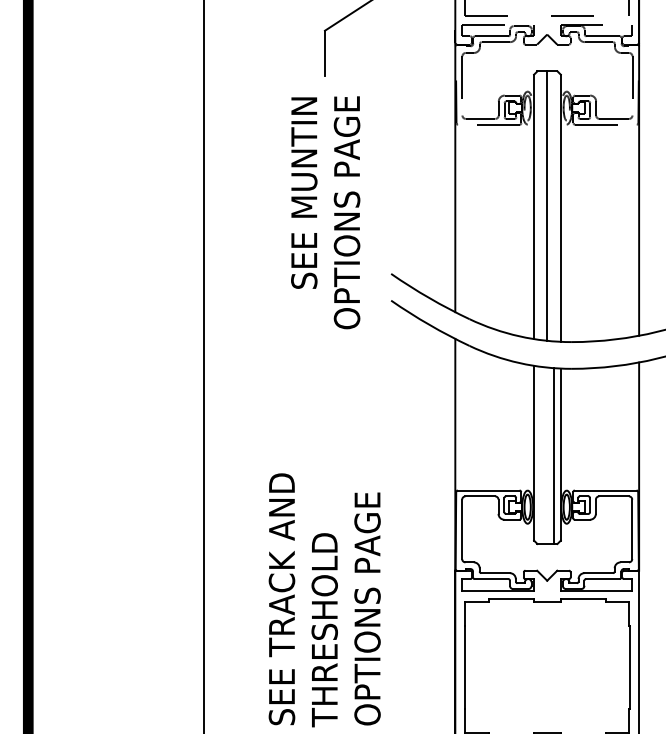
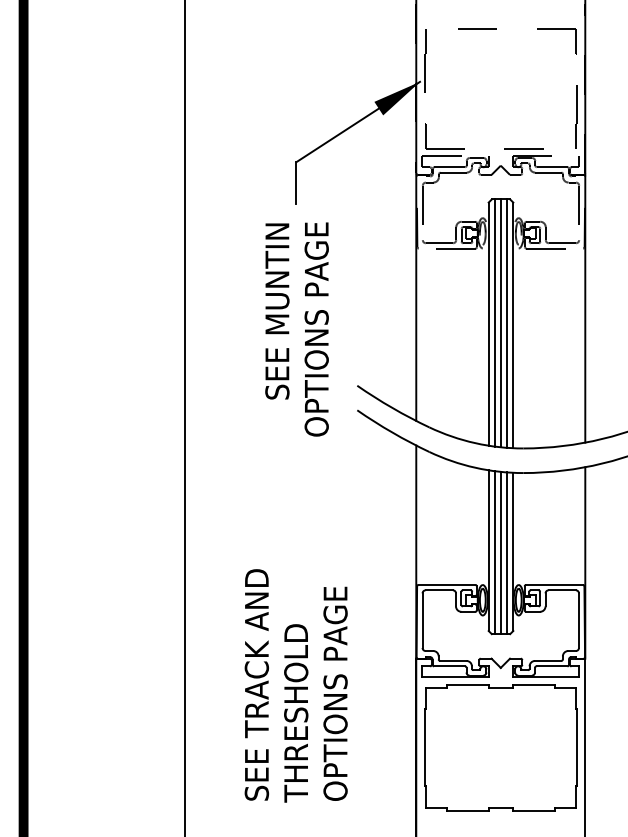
line: (540, 205) -> (494, 322), added
line: (554, 206) -> (507, 323), added
line: (540, 455) -> (494, 552), added
line: (547, 455) -> (501, 552), added

